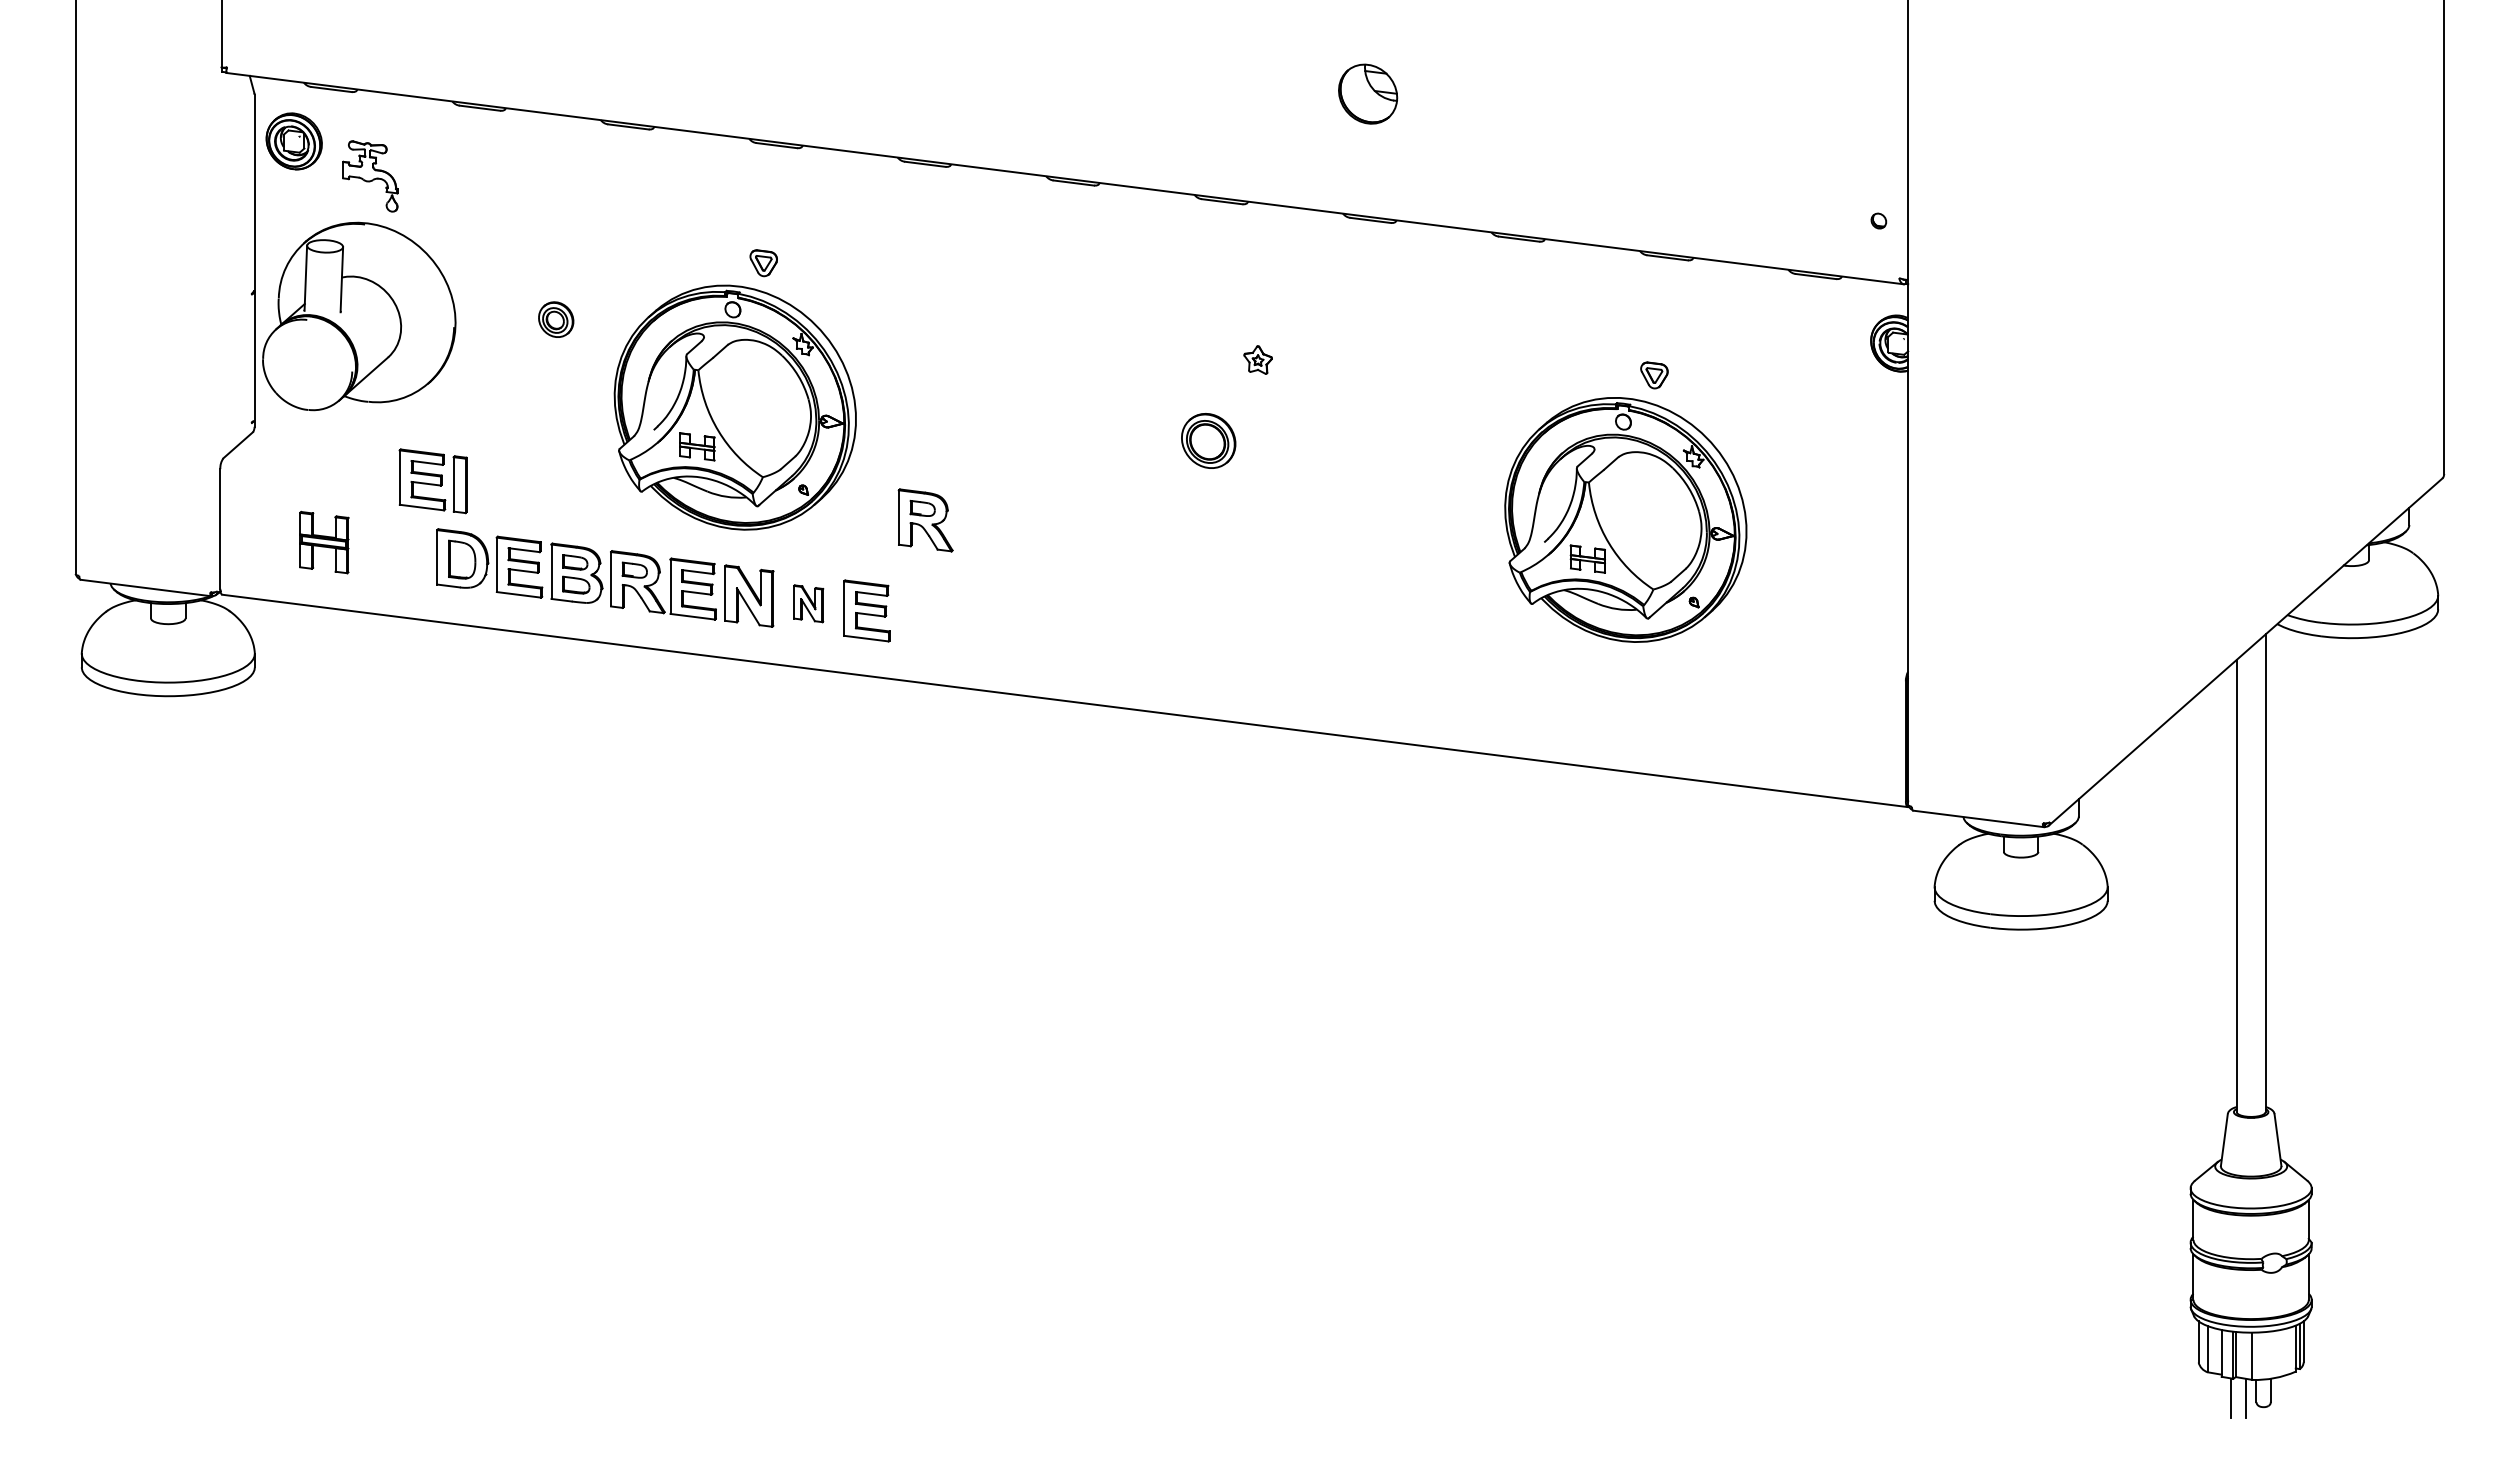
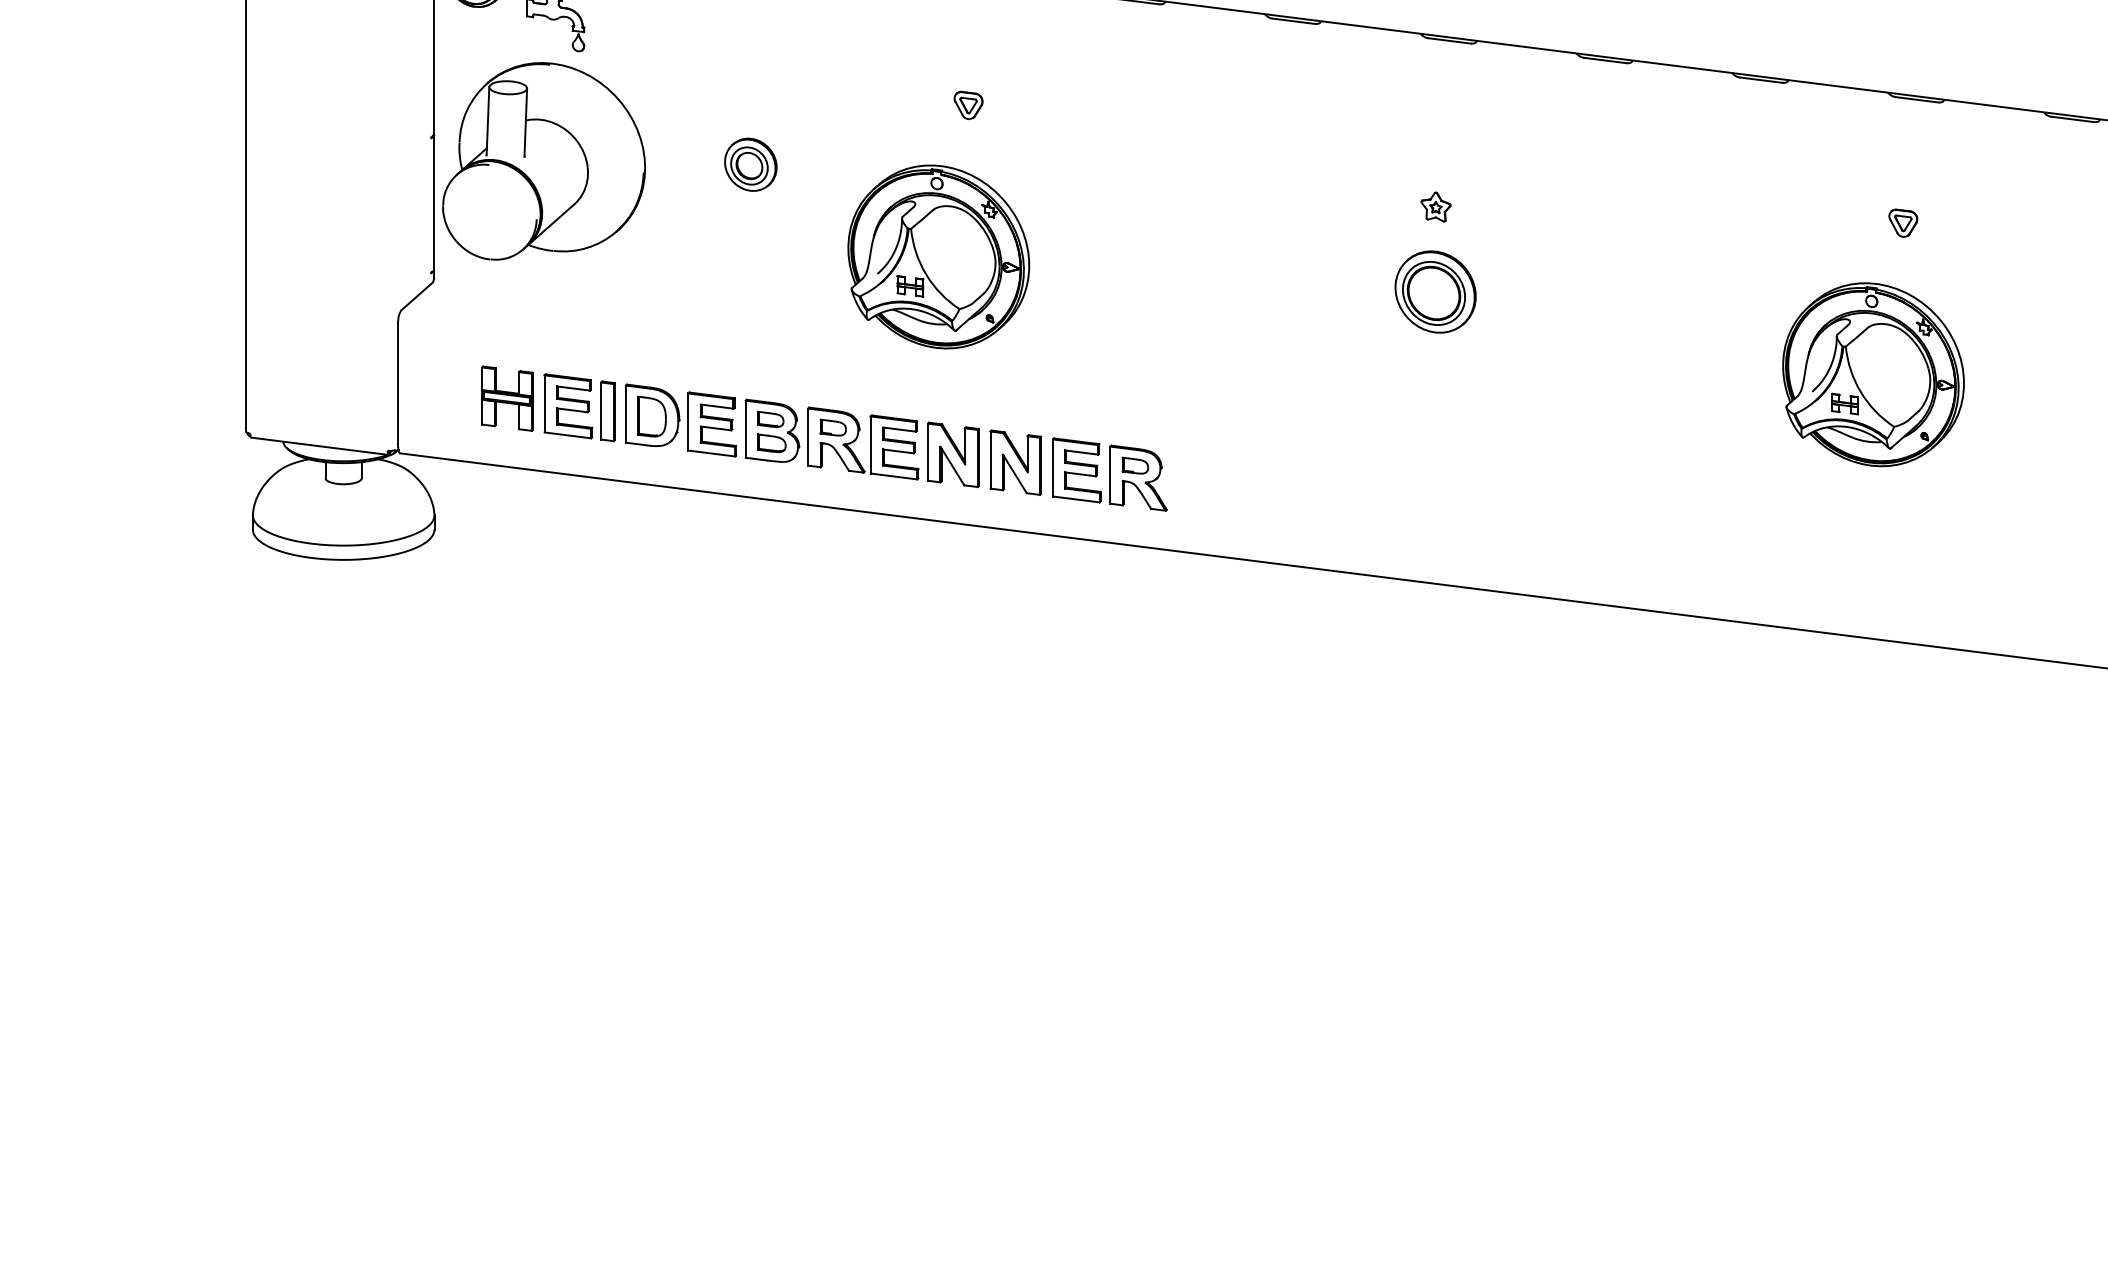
part: (555, 319) -> (750, 164), size x1.43
part: (1257, 359) -> (1435, 206), moved
part: (735, 407) -> (938, 256), size x0.71
part: (1208, 440) -> (1435, 291), size x1.43
part: (432, 481) -> (578, 408), moved
part: (1626, 519) -> (1874, 374), size x0.71
part: (925, 520) -> (1138, 478), moved
part: (808, 603) -> (1015, 462), size x1.67

